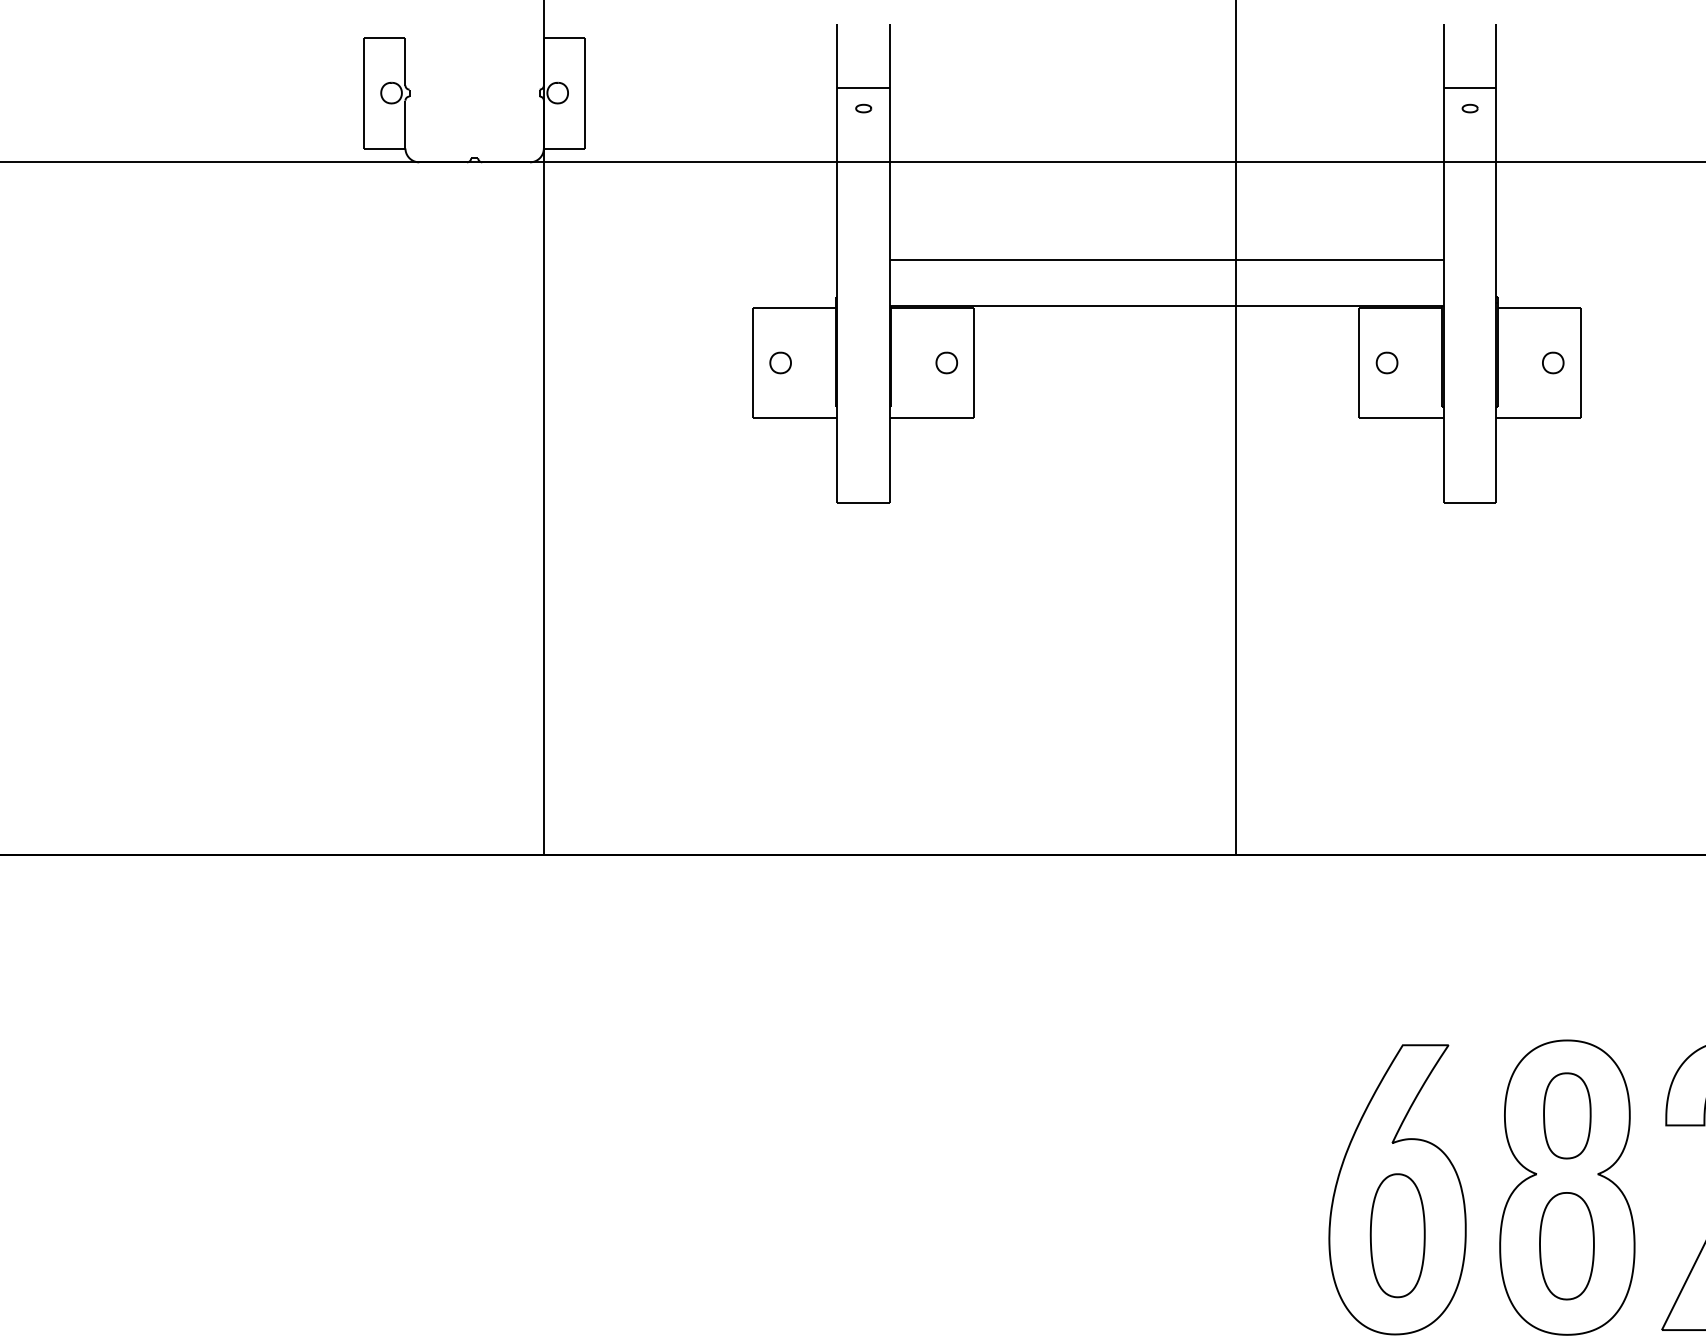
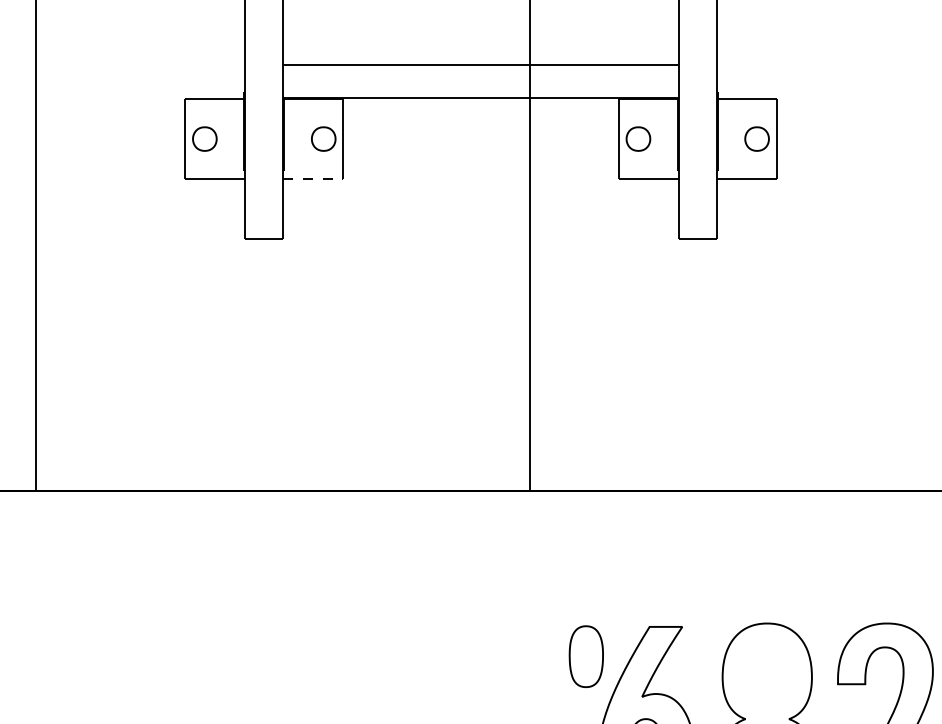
part: (780, 362) -> (204, 138), size x1.6
part: (946, 362) -> (323, 138), size x1.6
part: (1386, 362) -> (637, 138), size x1.6
part: (1553, 362) -> (757, 138), size x1.6
line: (932, 418) -> (313, 178), solid -> dashed
part: (1567, 1115) -> (586, 656), moved

